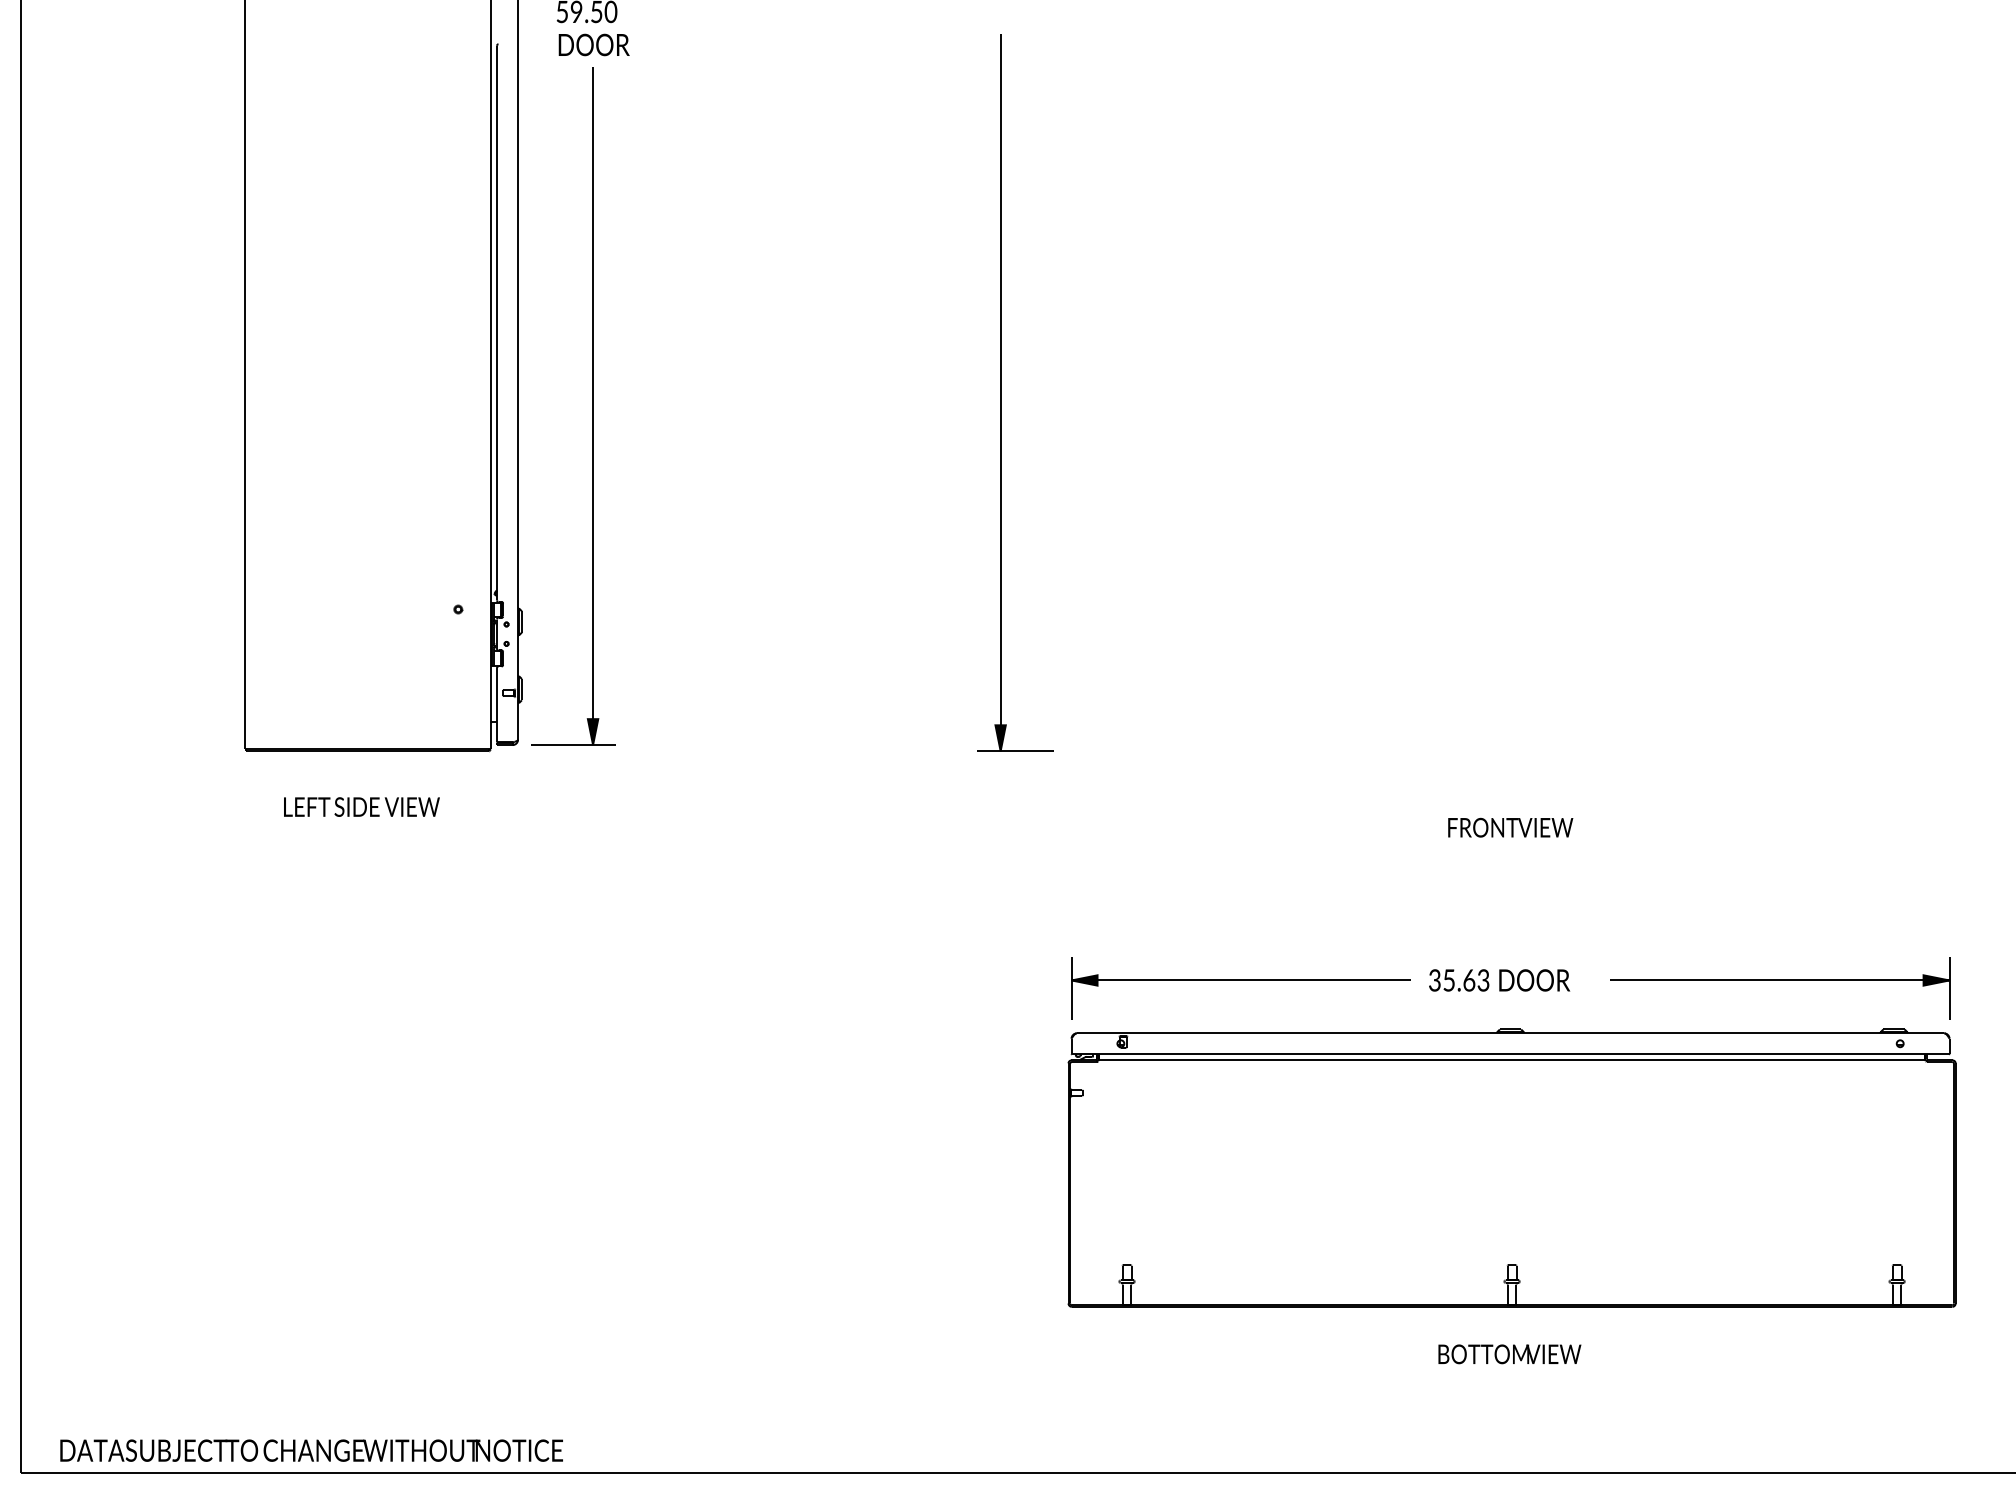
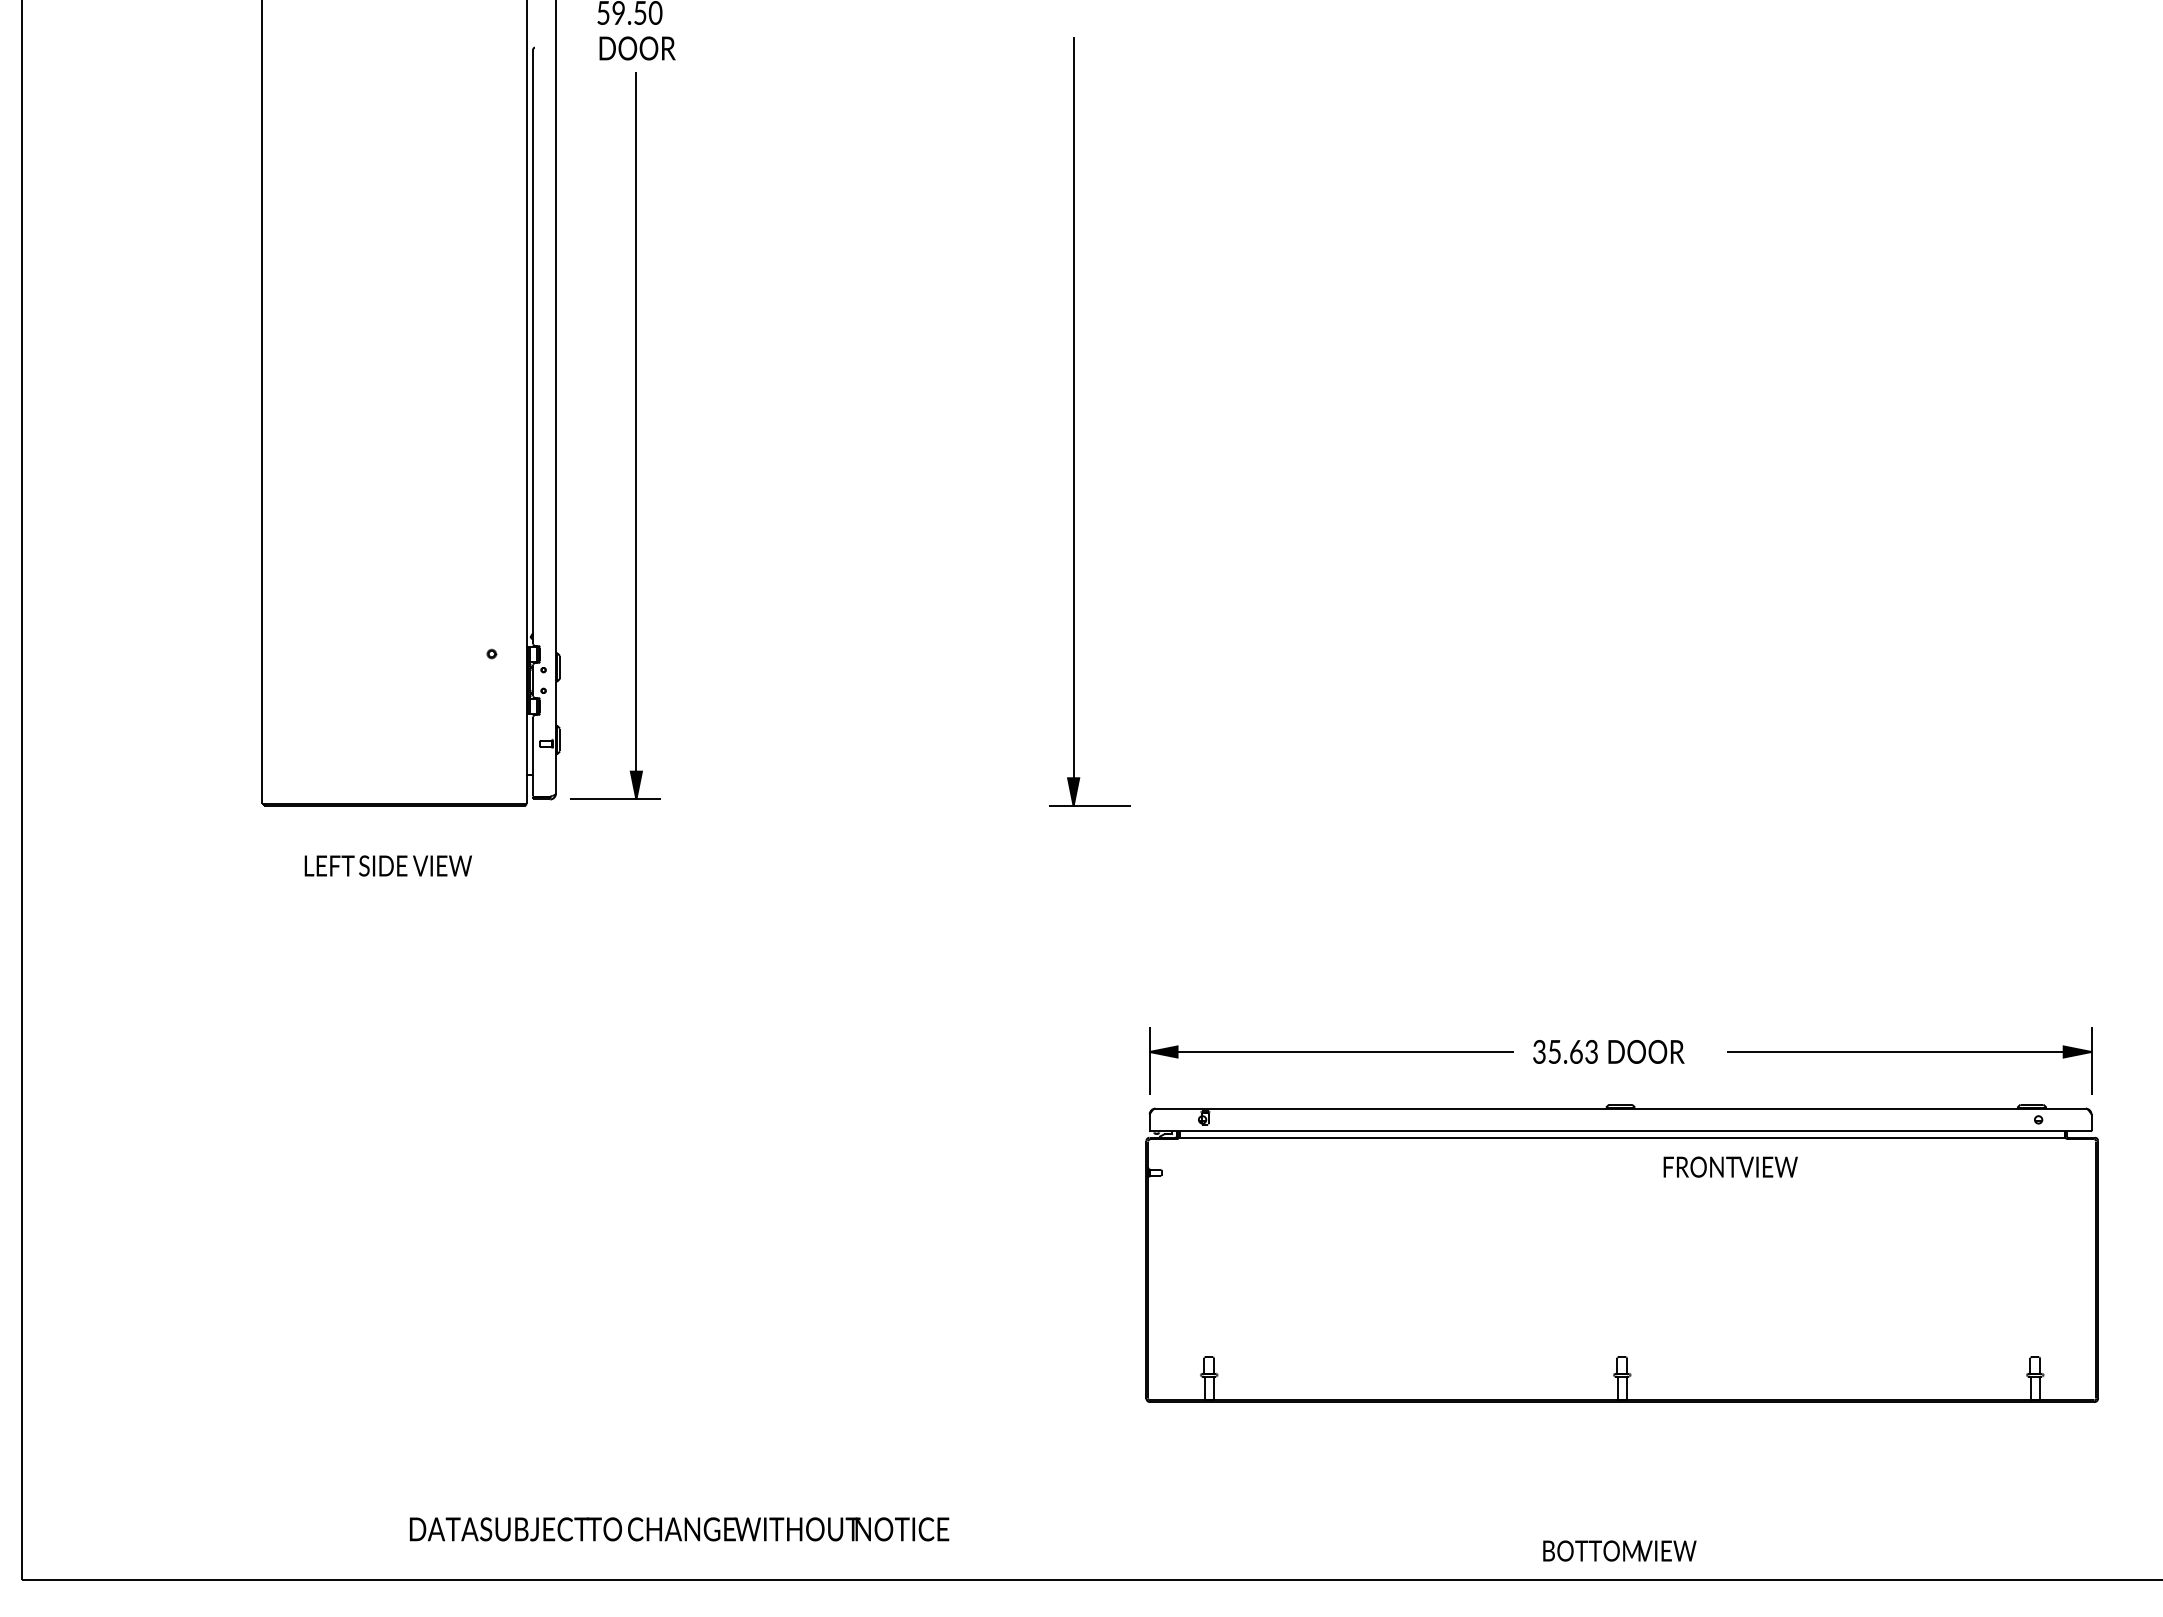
text: (1510, 827) -> (1730, 1166), moved
text: (1509, 1353) -> (1619, 1550), moved
text: (311, 1450) -> (679, 1529), moved

